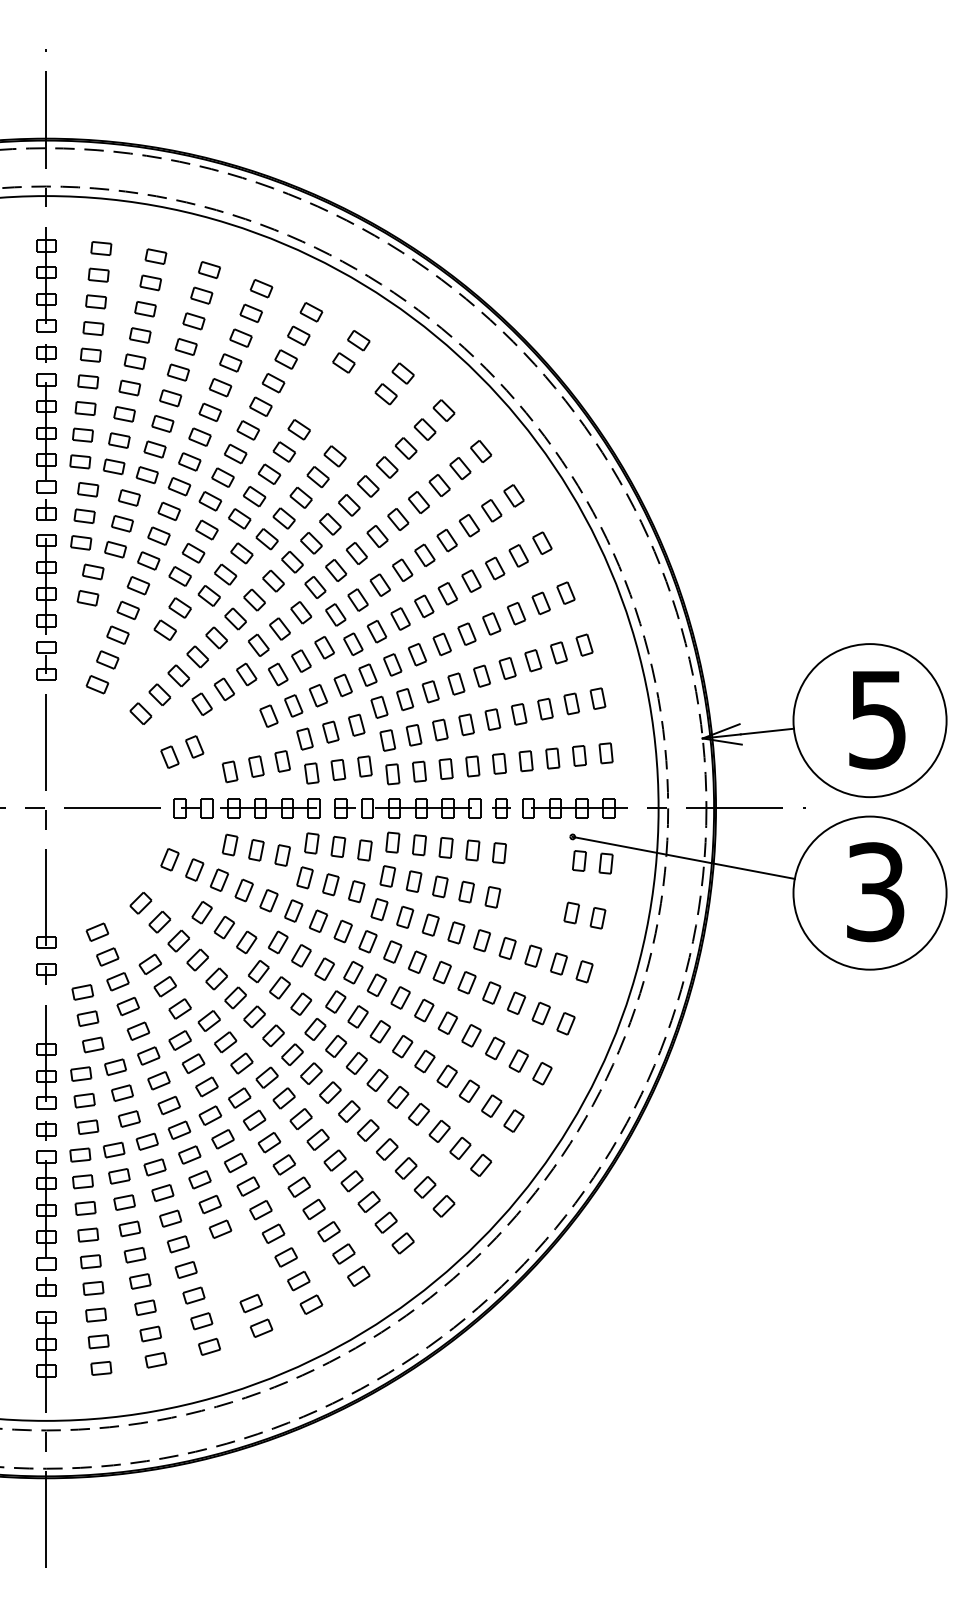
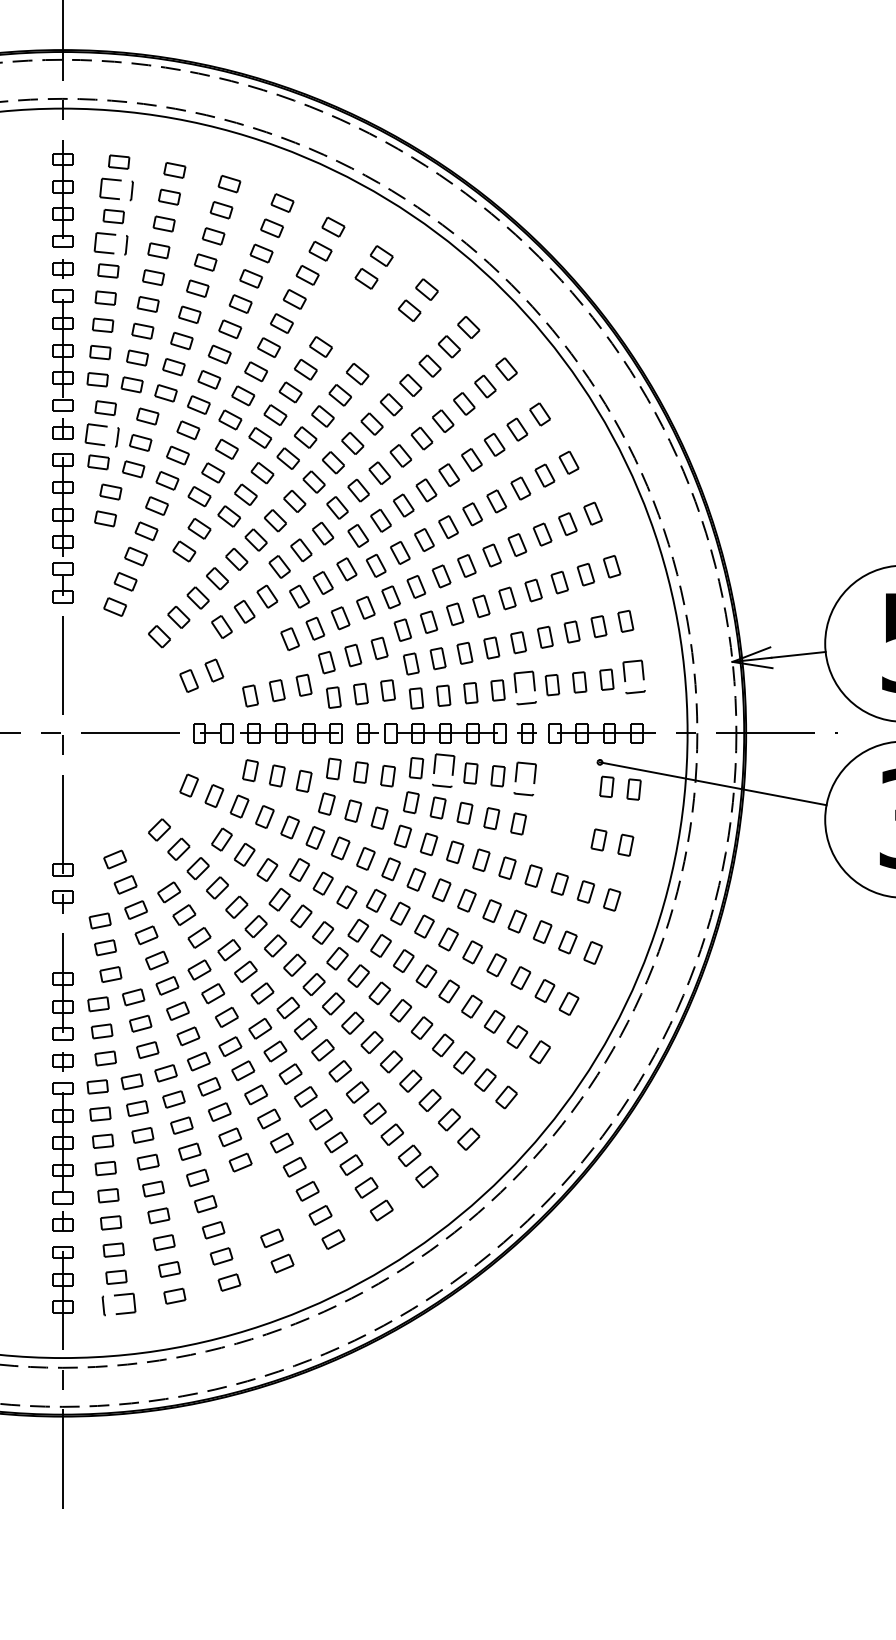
part: (98, 274) -> (116, 188), size x1.6
part: (93, 328) -> (111, 243), size x1.6
part: (84, 515) -> (101, 434), size x1.6
part: (605, 753) -> (633, 677), size x1.6
part: (499, 763) -> (525, 687), size x1.6
part: (419, 845) -> (443, 771), size x1.6
part: (499, 852) -> (525, 778), size x1.6
part: (101, 1368) -> (119, 1304), size x1.6

